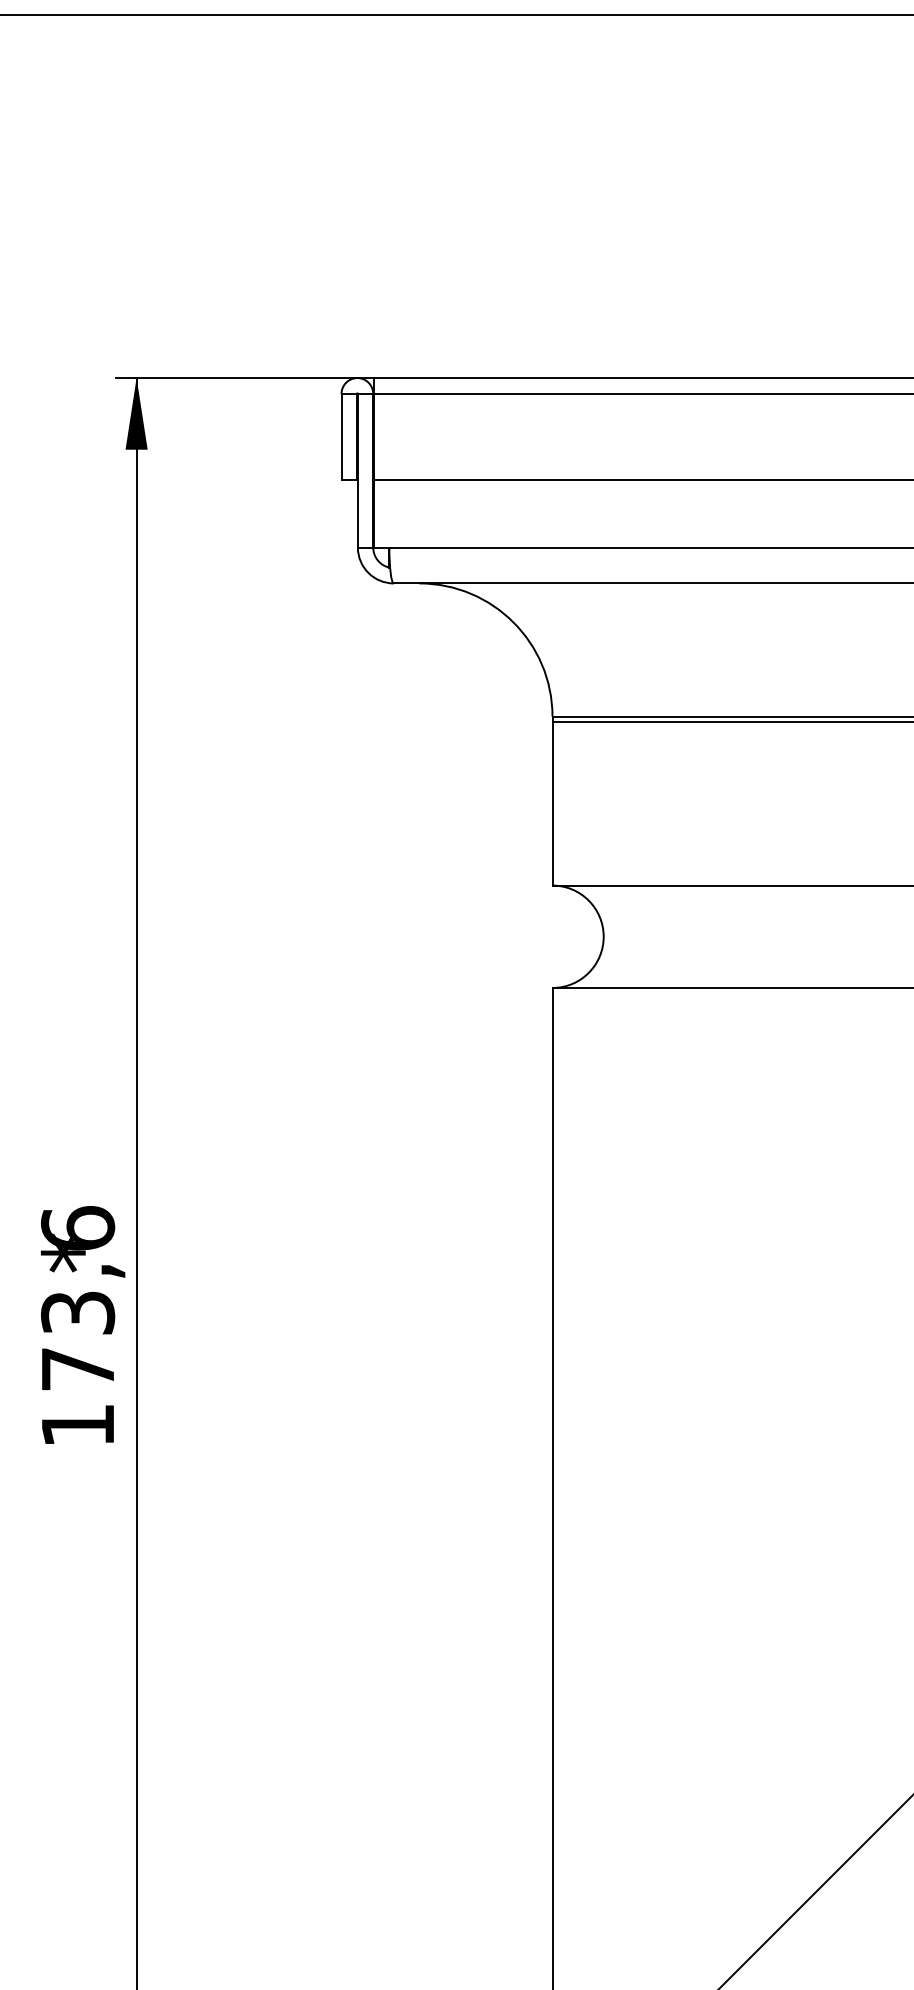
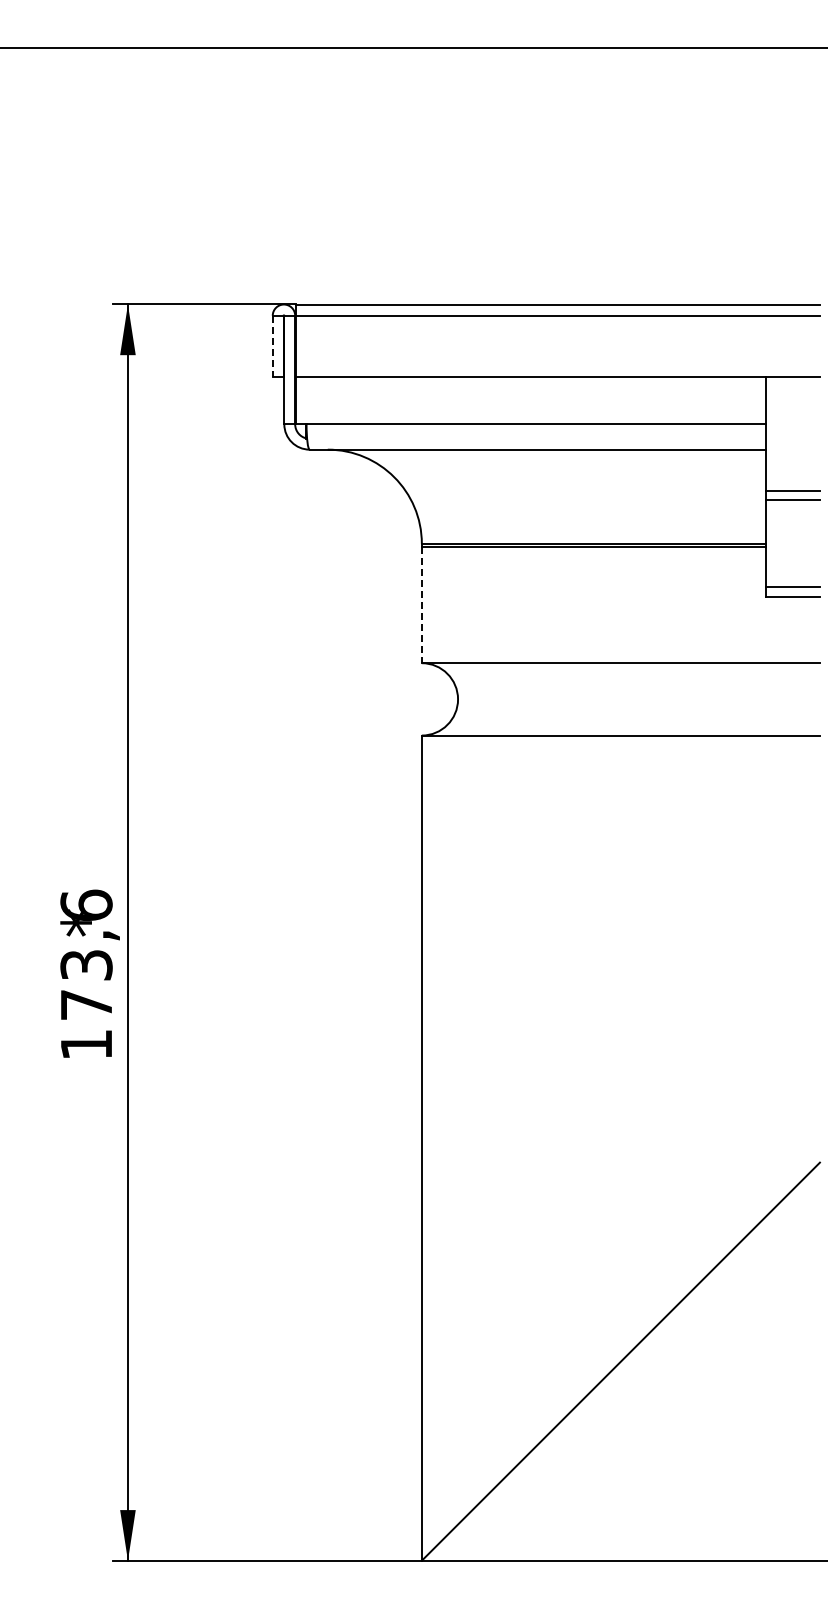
line: (341, 437) -> (272, 346), solid -> dashed
line: (551, 803) -> (421, 605), solid -> dashed

